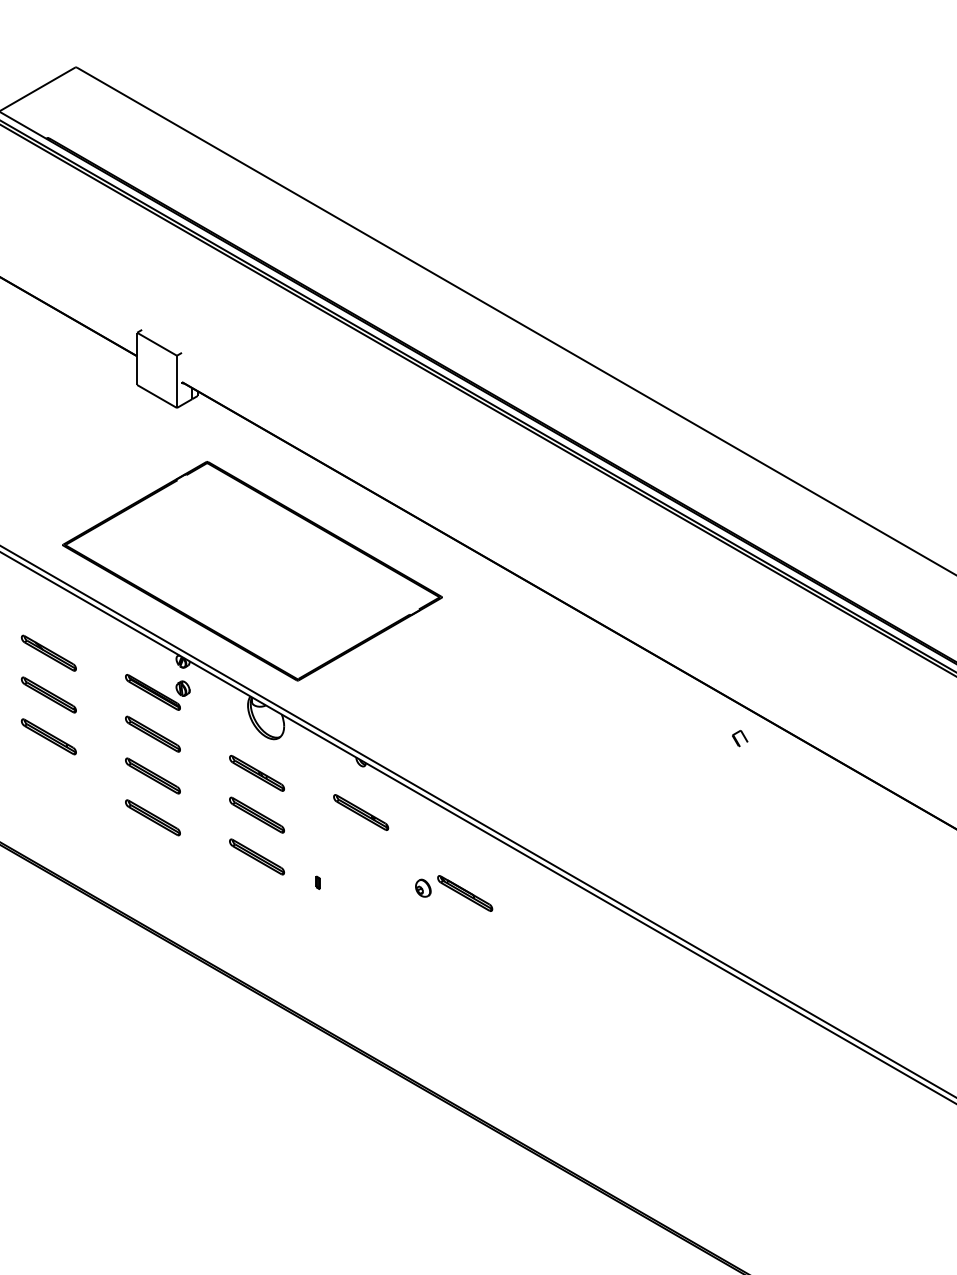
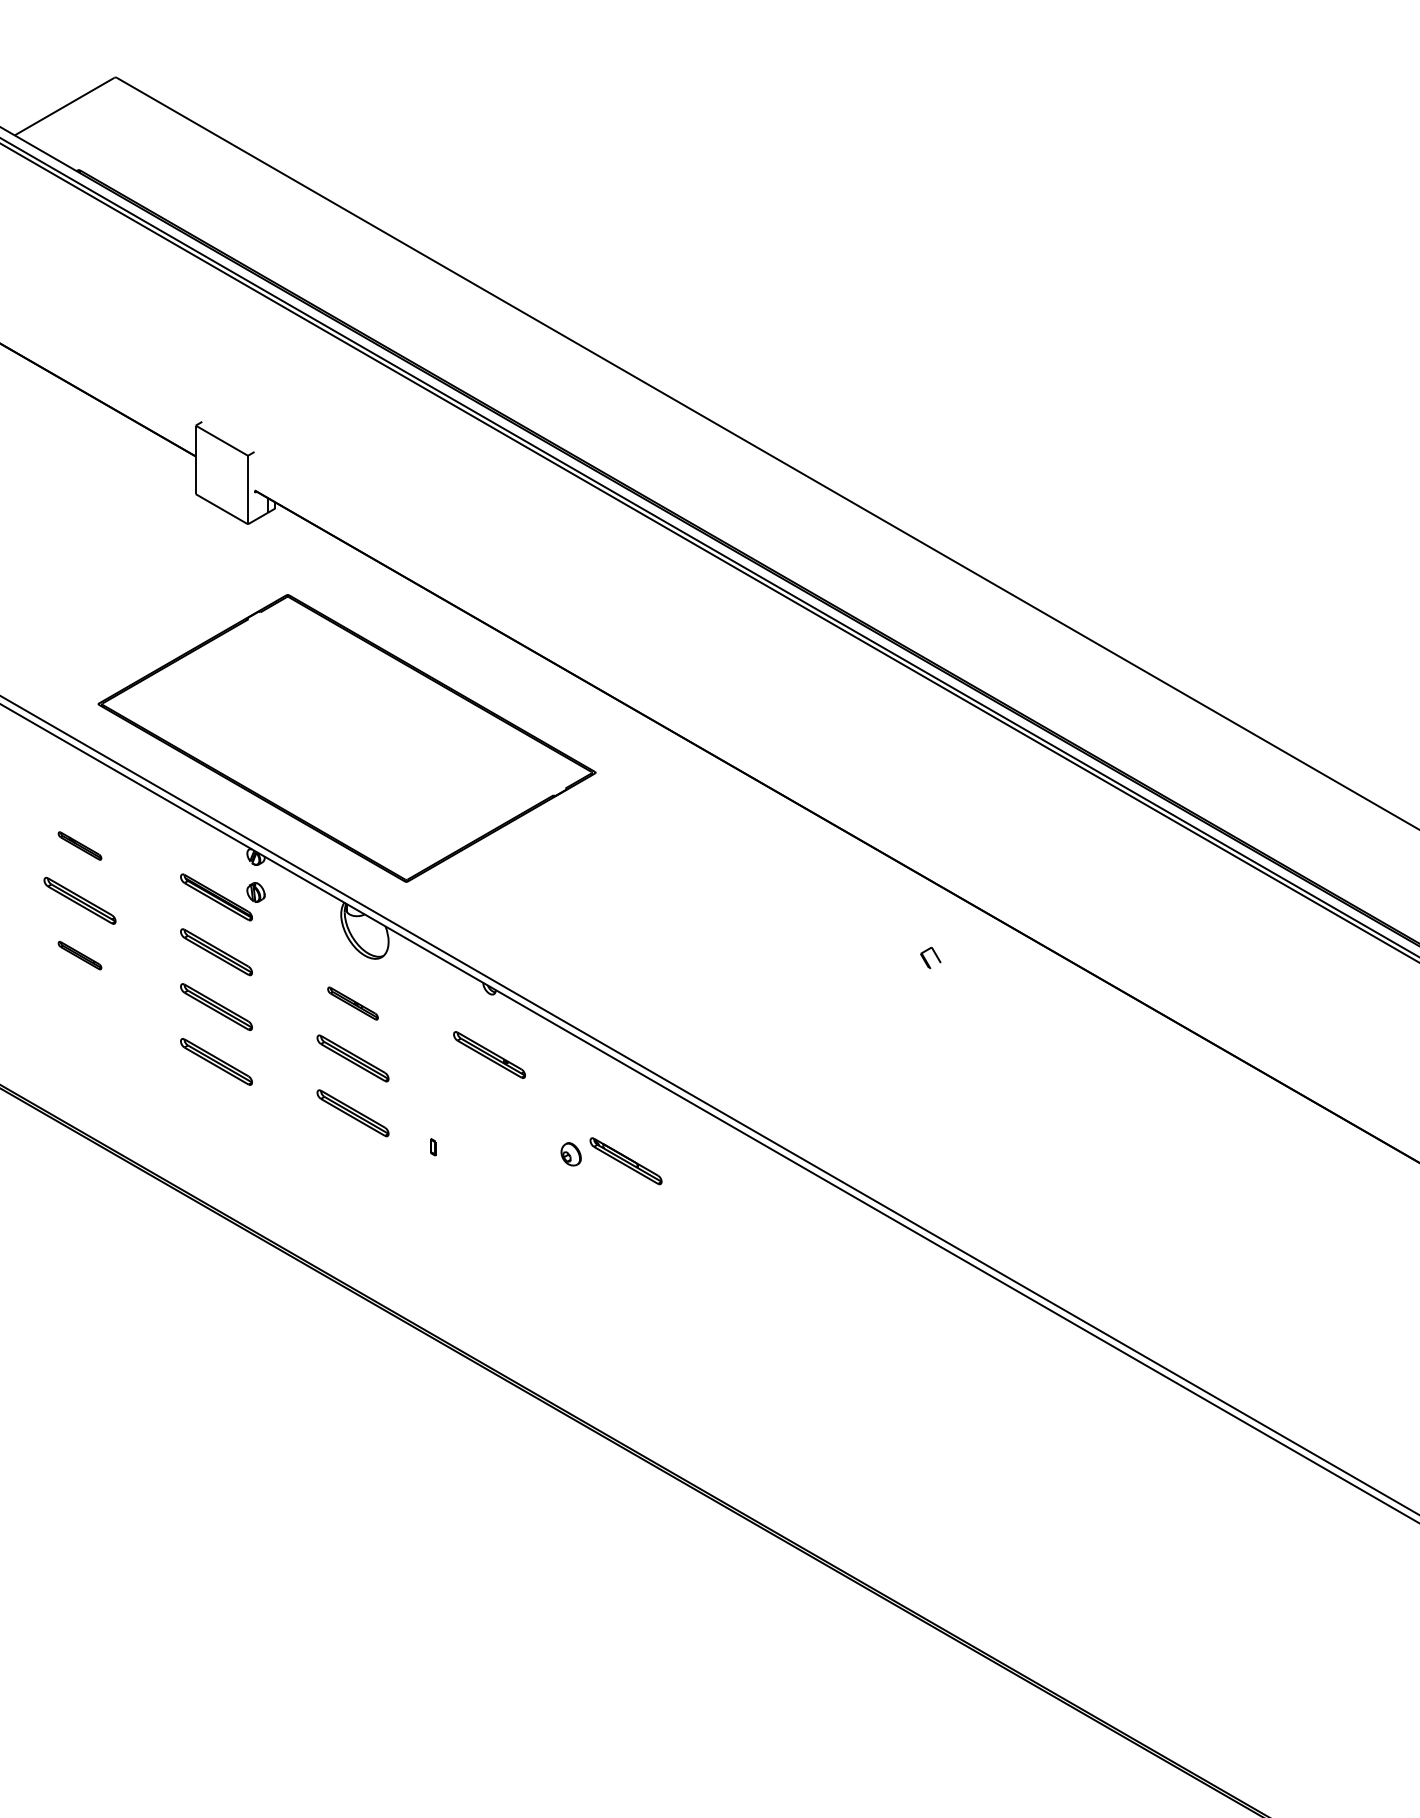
part: (48, 652) -> (79, 845), size x0.6
part: (48, 736) -> (79, 955), size x0.6
part: (739, 738) -> (930, 957), moved
part: (256, 773) -> (352, 1003), size x0.7

